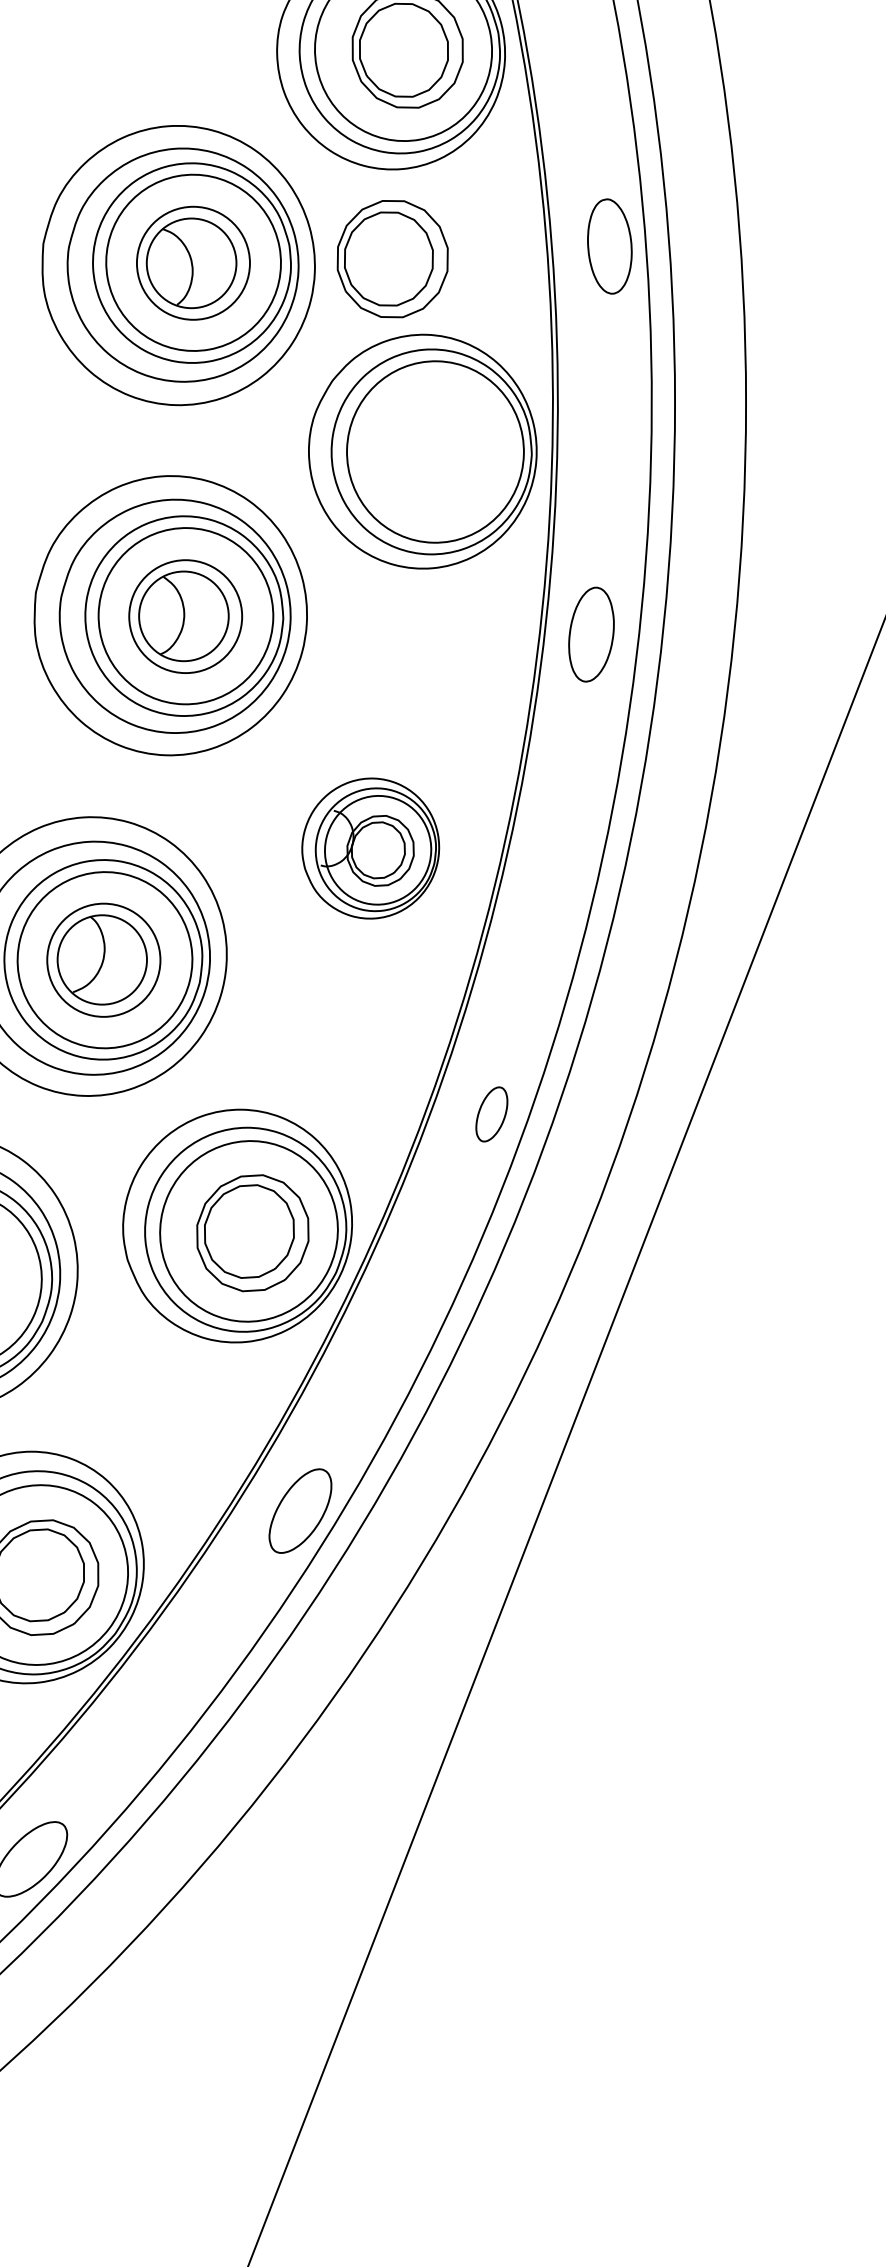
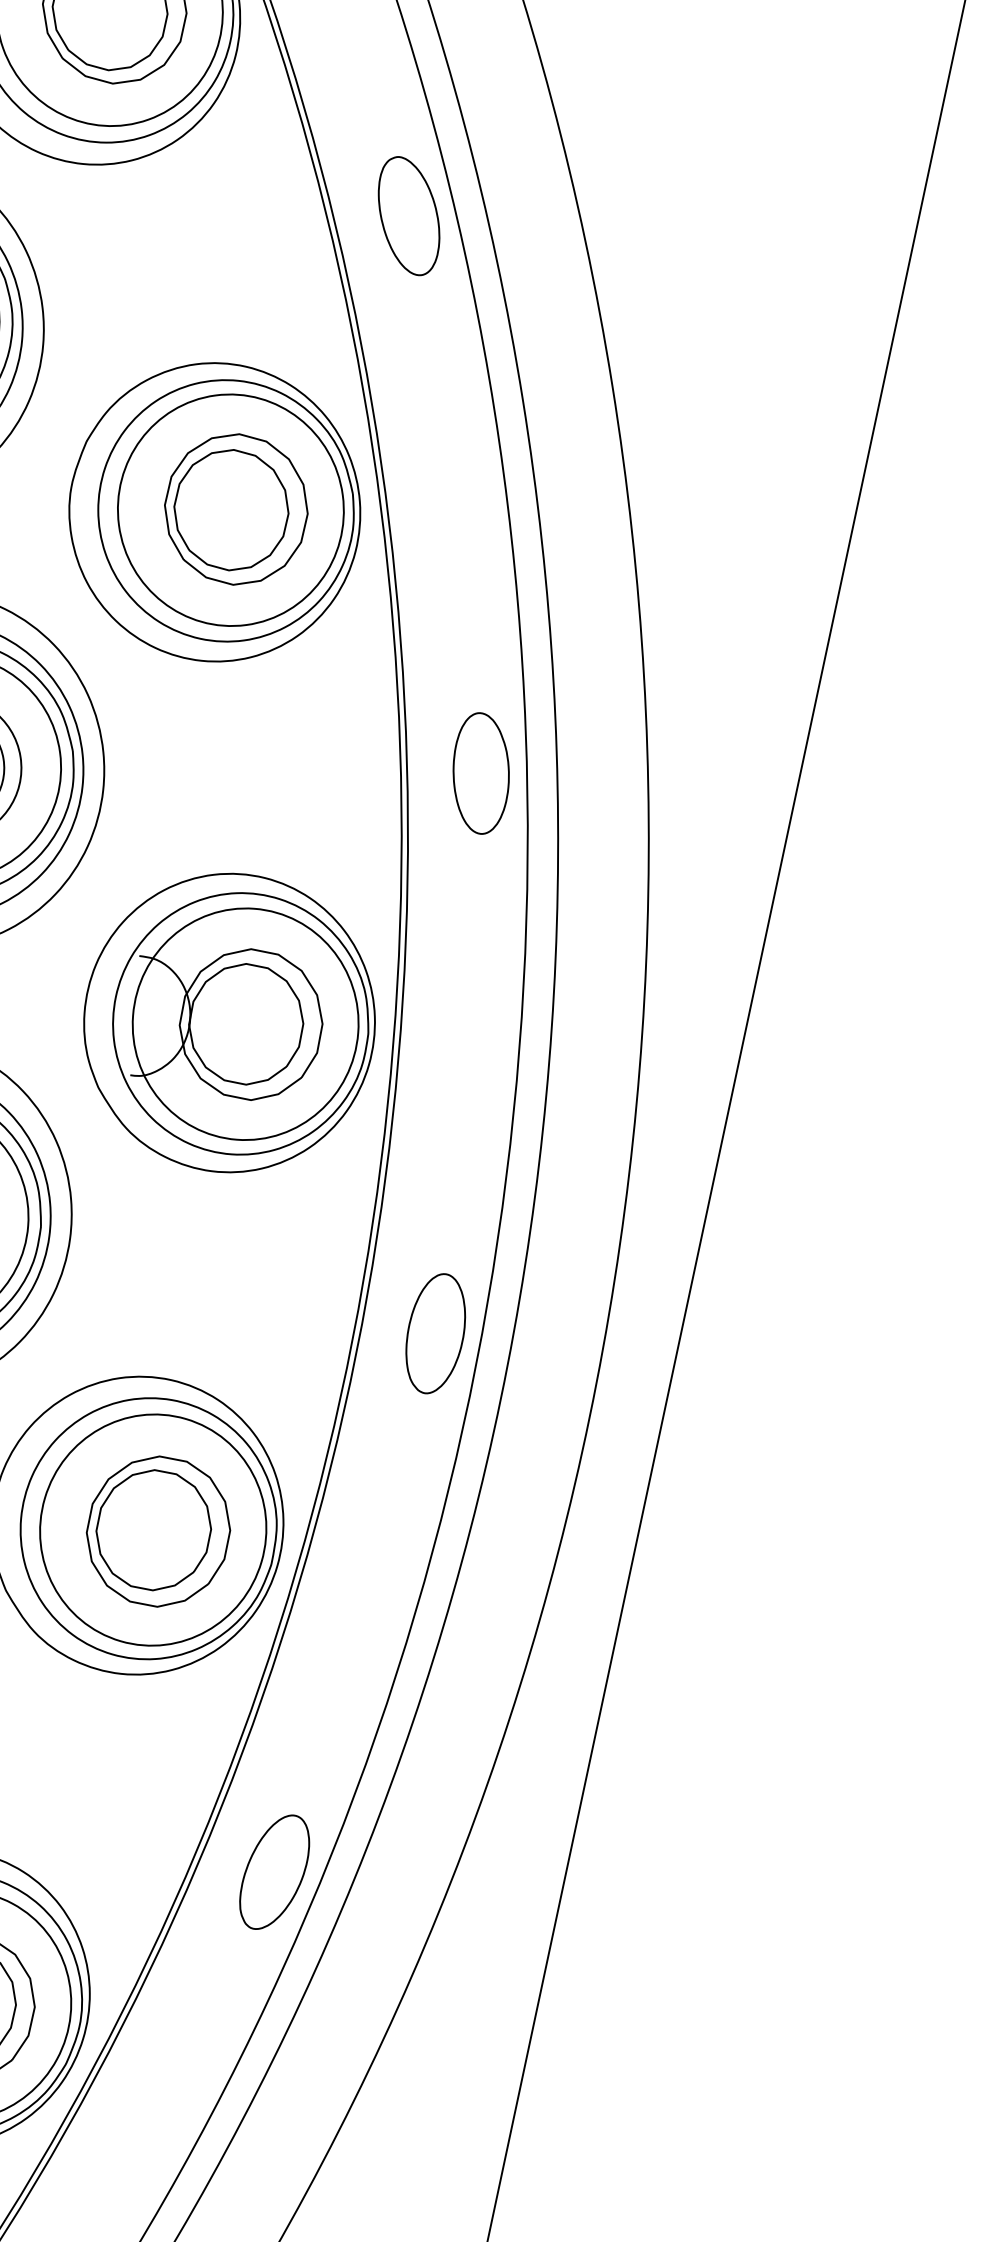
part: (392, 259) -> (236, 510), moved
part: (591, 634) -> (481, 773), moved
part: (370, 848) -> (229, 1023), size x1.67
part: (491, 1114) -> (435, 1333), size x1.67

